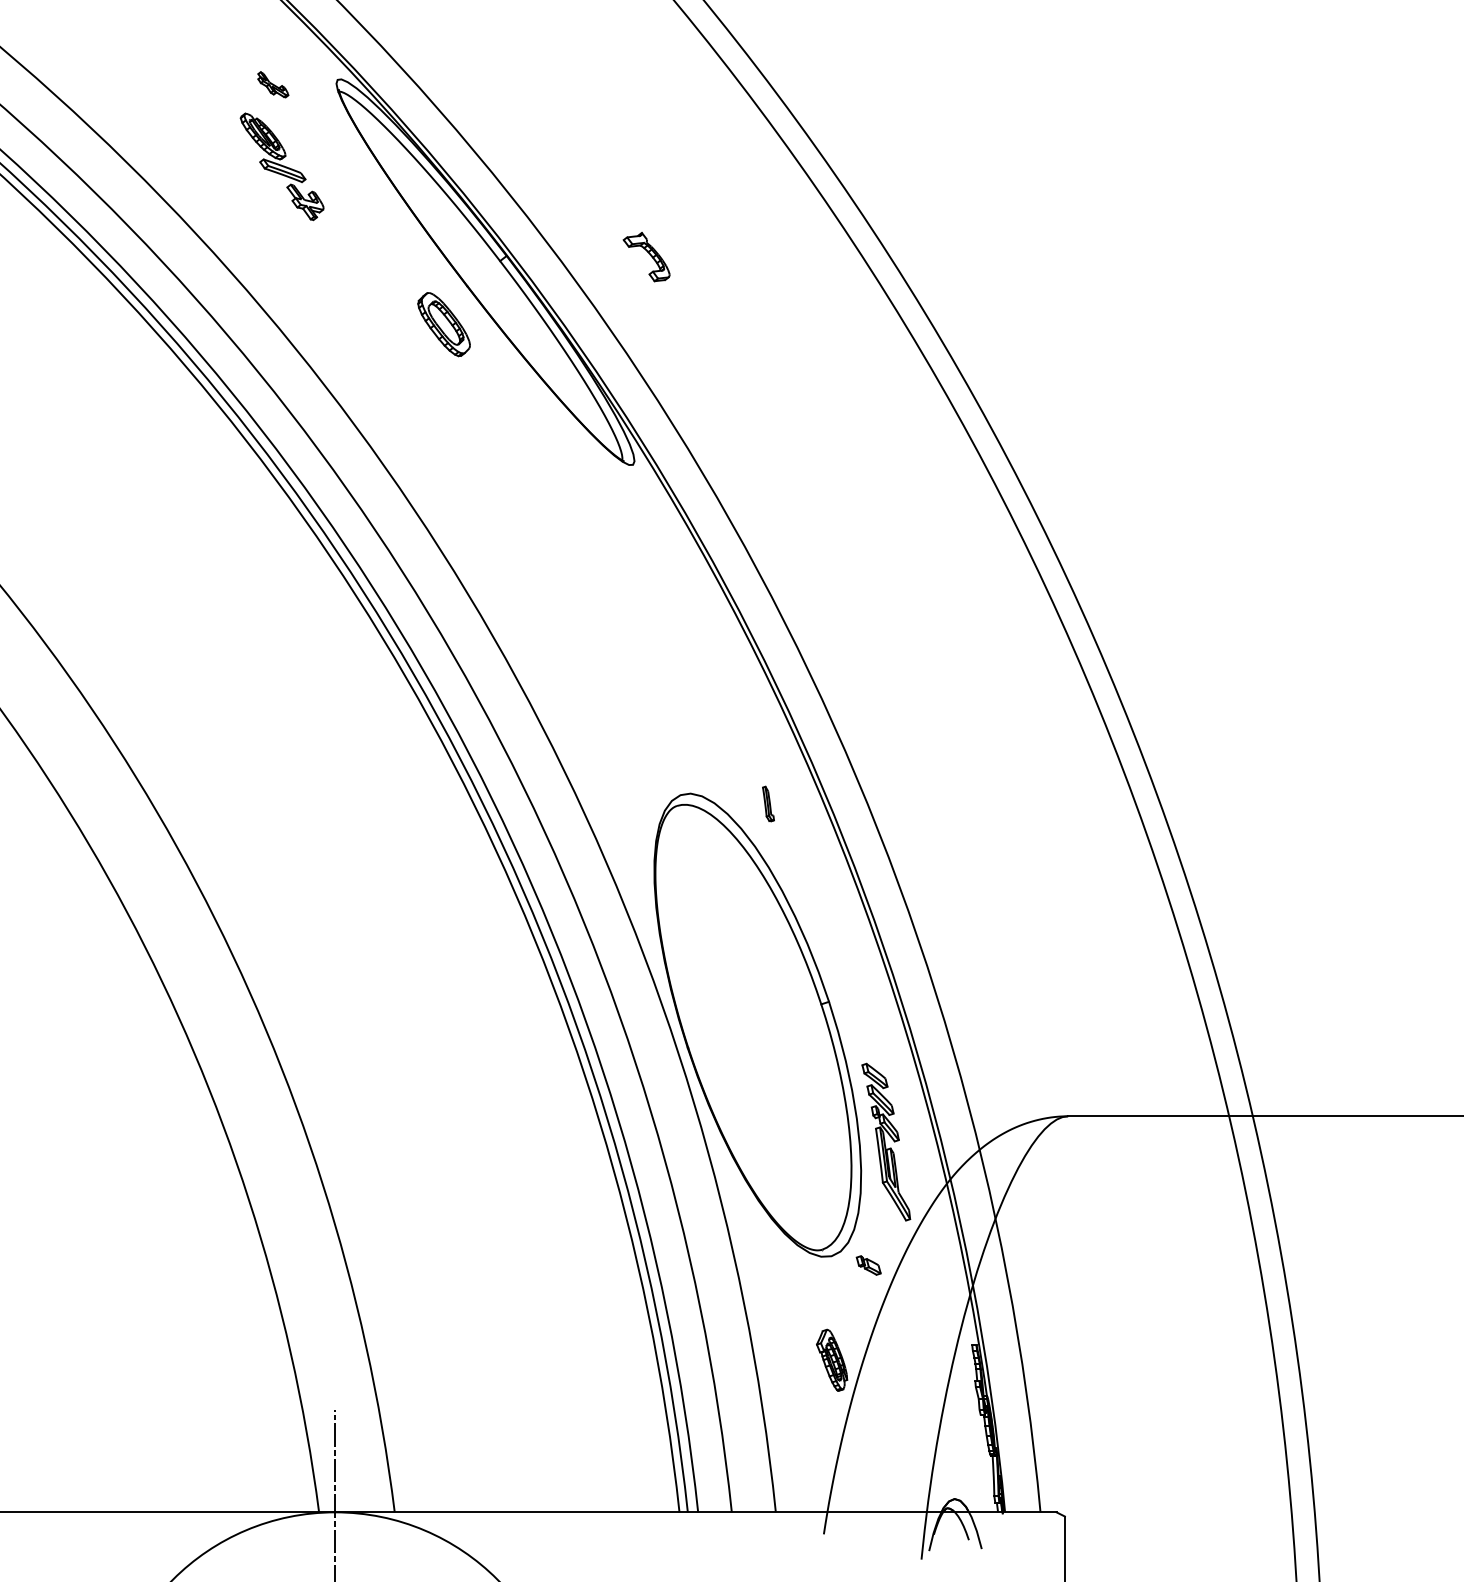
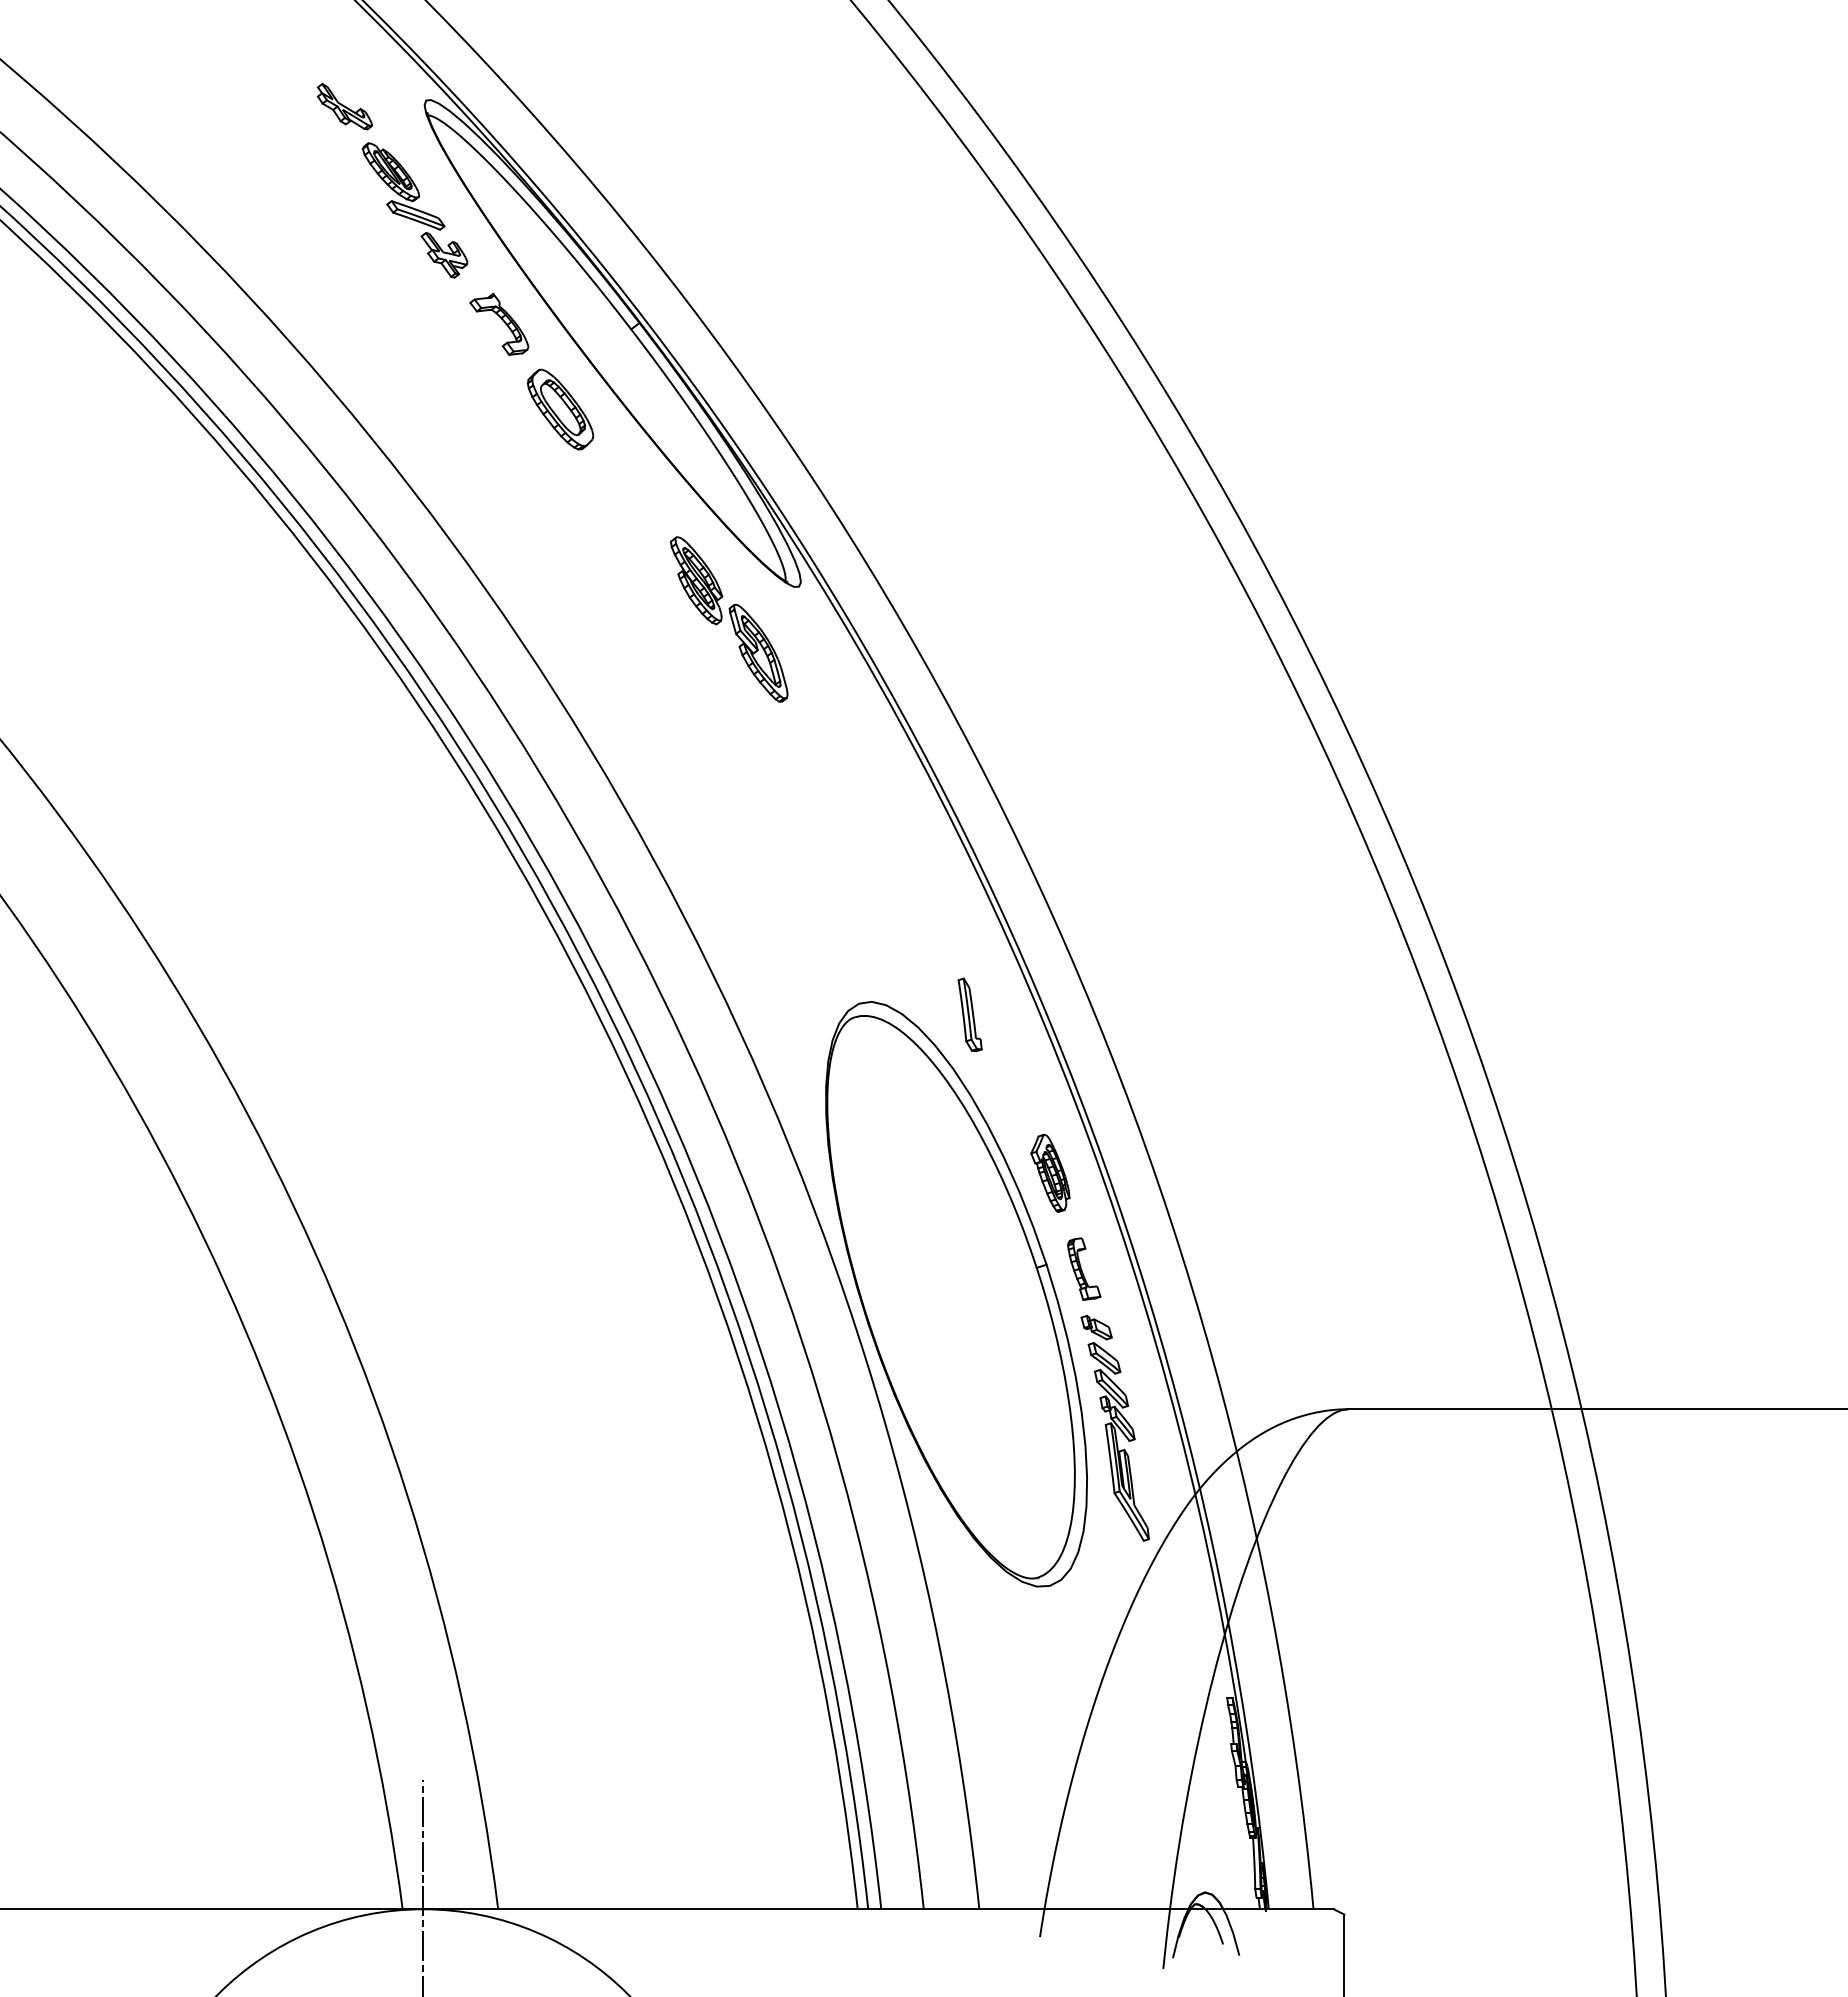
part: (273, 84) -> (344, 106), size x1.43
part: (281, 166) -> (414, 210), moved
part: (646, 256) -> (499, 323), moved
part: (577, 490) -> (728, 619), added
part: (768, 803) -> (969, 1014), size x1.67
part: (859, 1004) -> (1084, 1268), added
part: (868, 1265) -> (1096, 1327), moved
part: (832, 1359) -> (1050, 1172), moved

